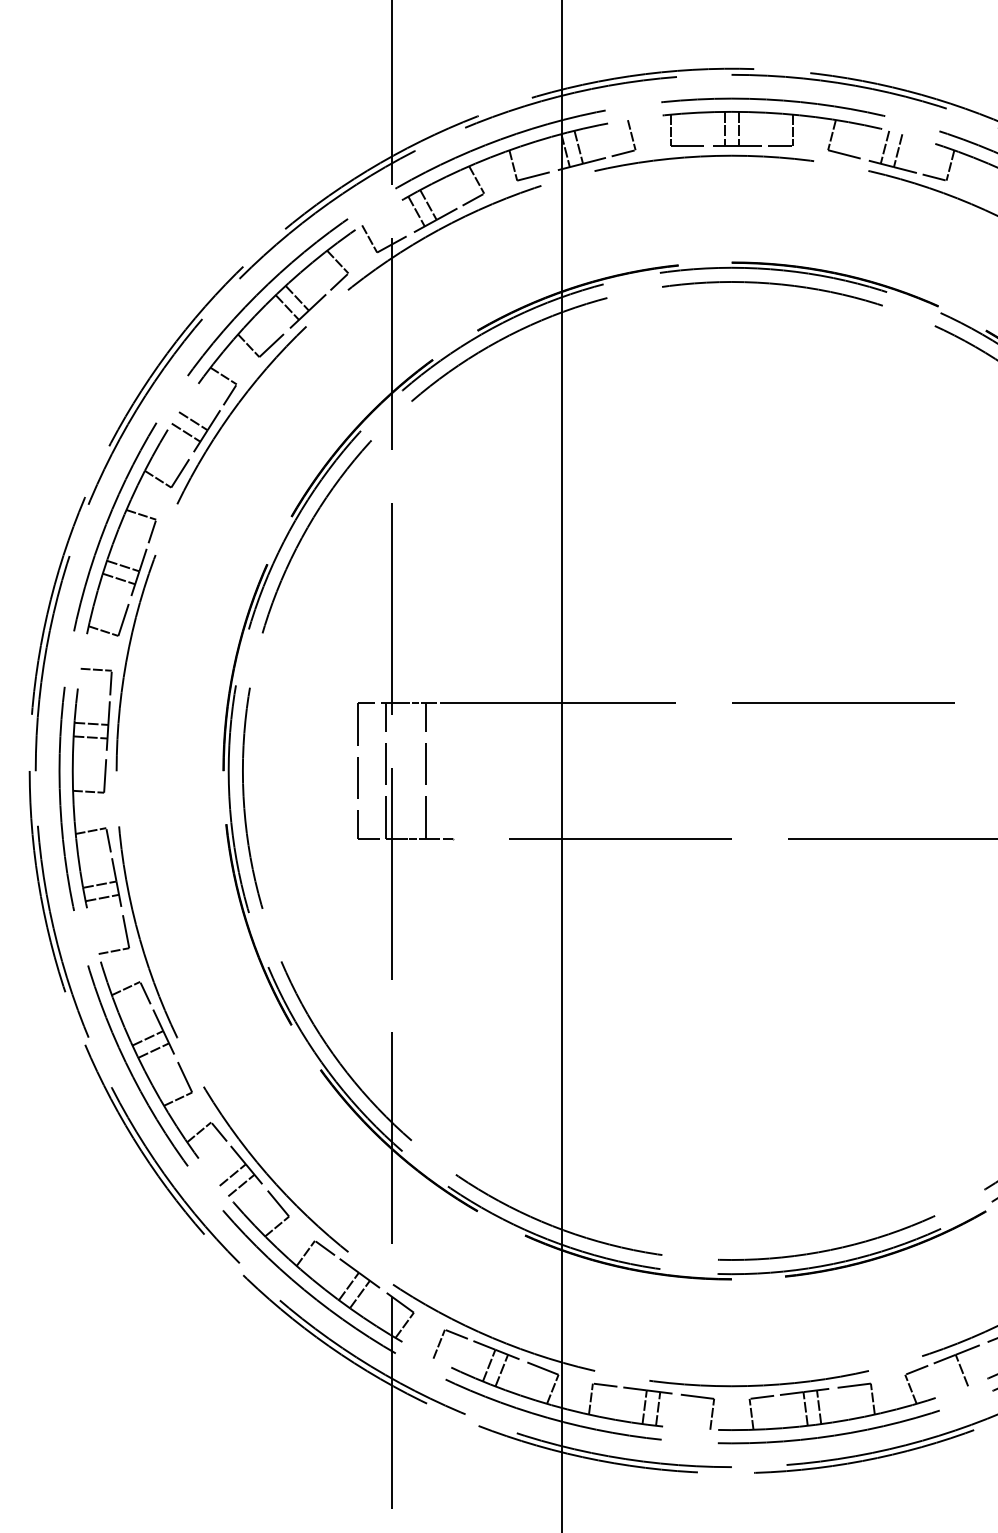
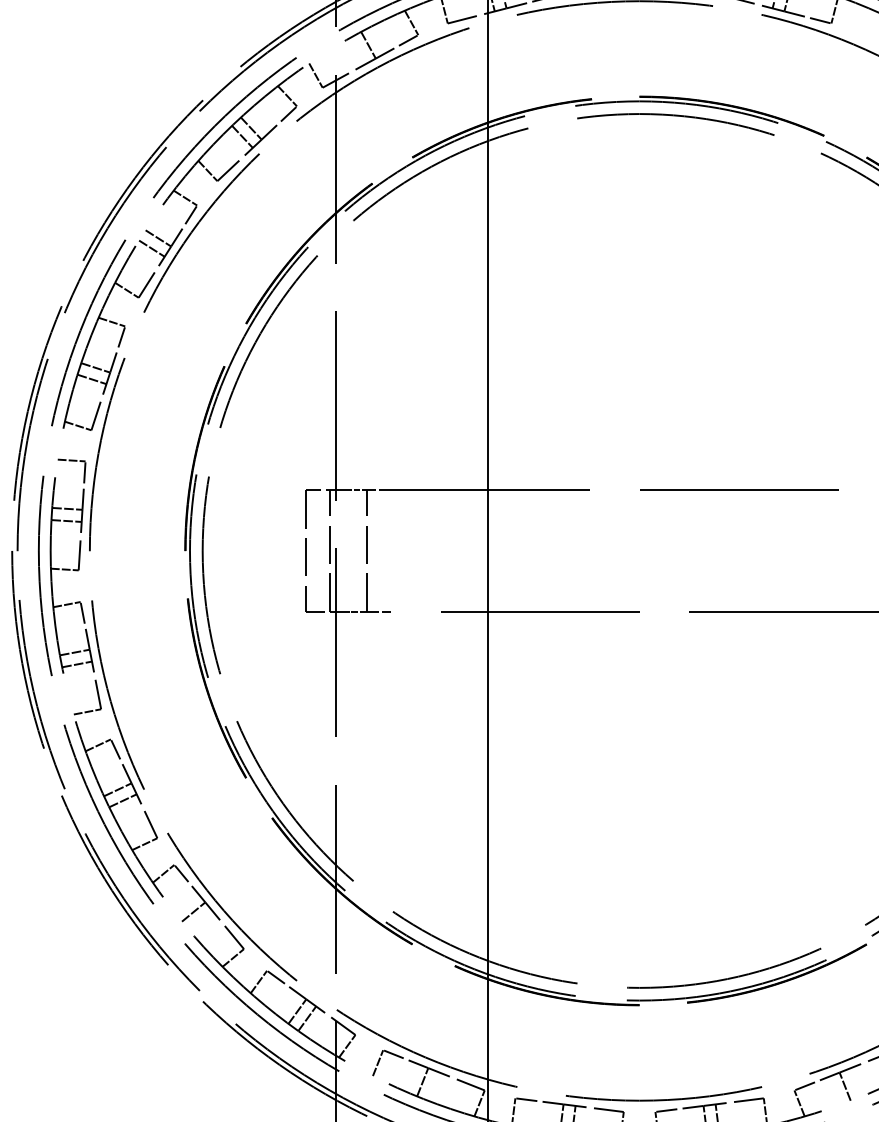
line: (416, 211) -> (357, 51), removed
line: (241, 1185) -> (201, 921), removed
line: (501, 1370) -> (433, 1086), removed

